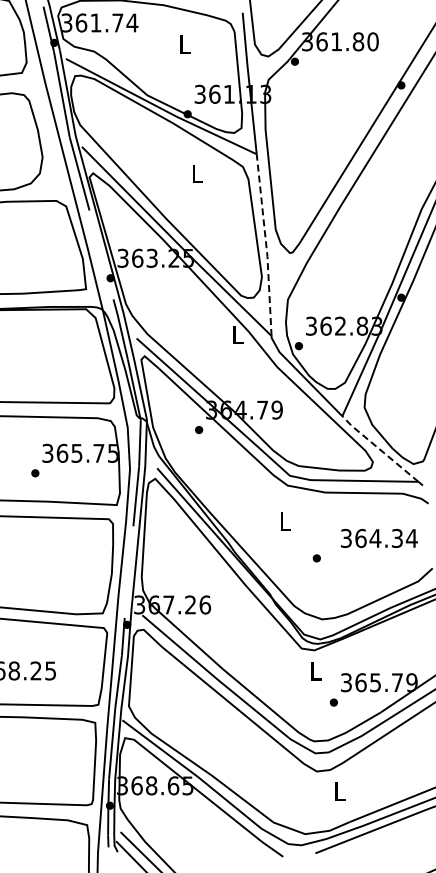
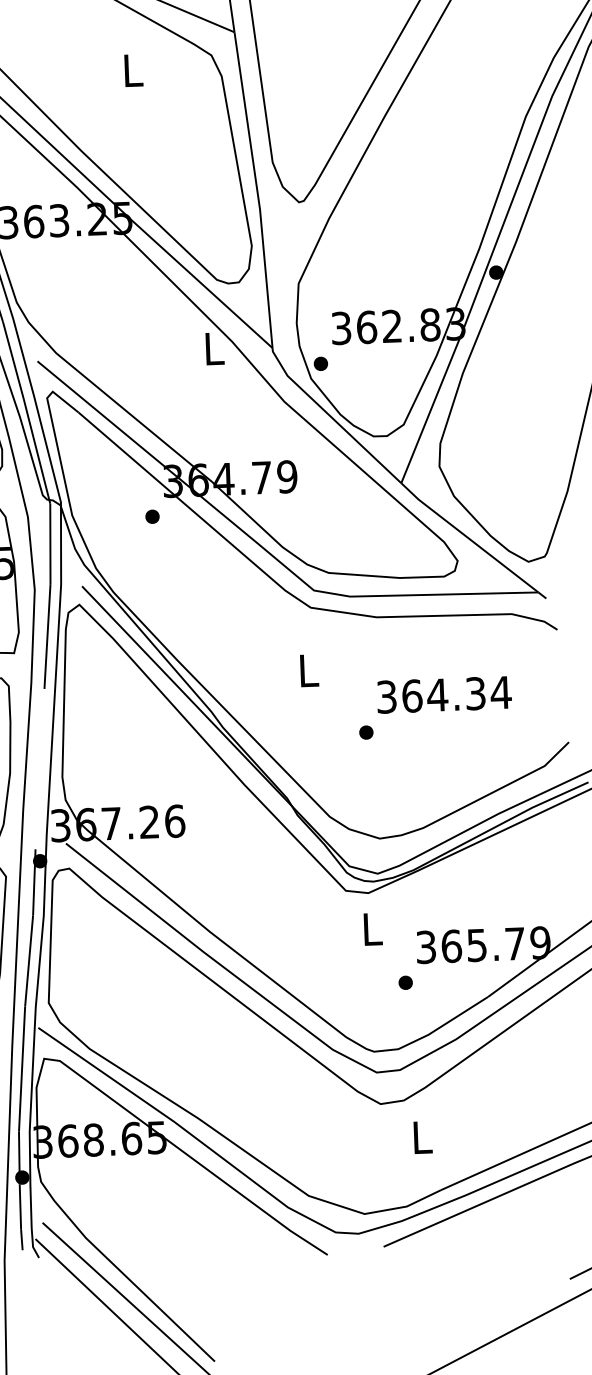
line: (266, 245) -> (257, 190), dashed -> solid
line: (379, 449) -> (468, 538), dashed -> solid
text: (378, 538) -> (442, 694), moved

